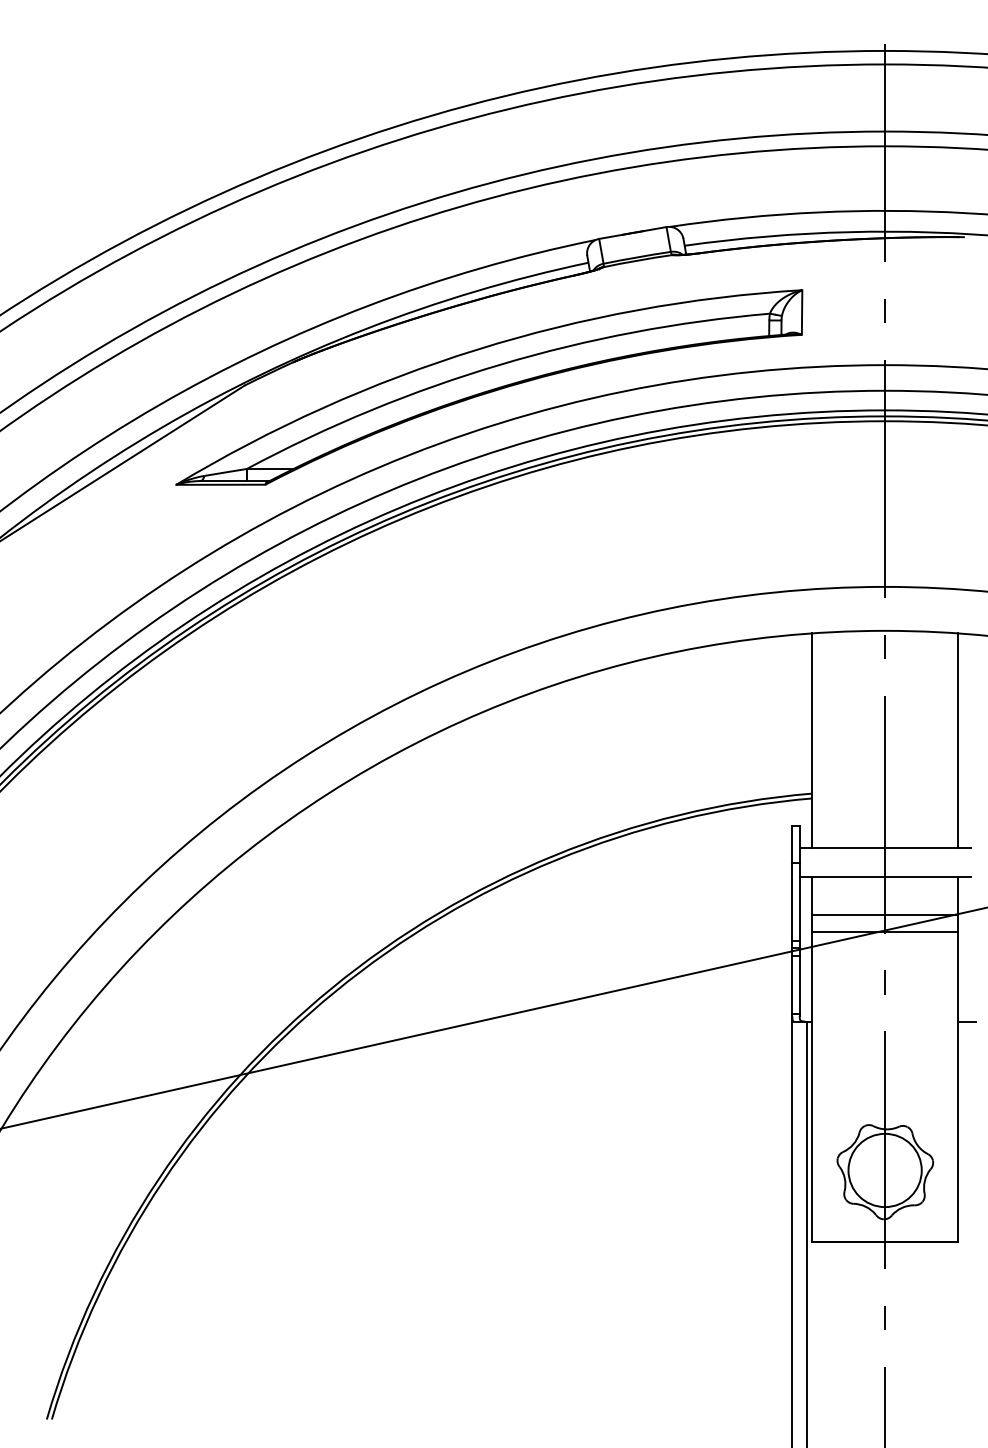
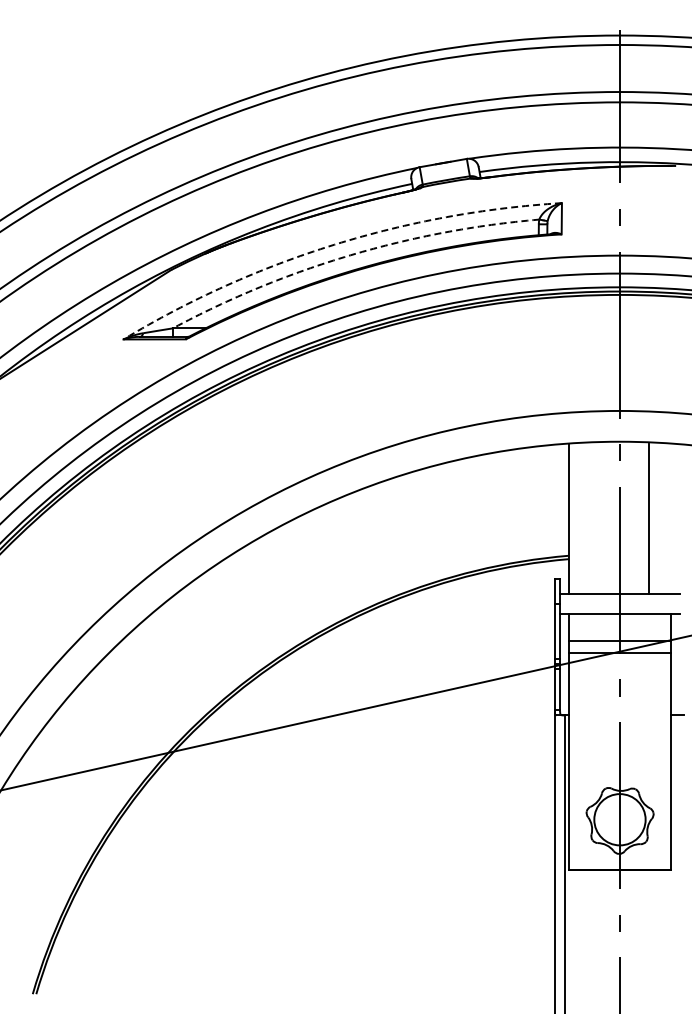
arc: (477, 349) -> (334, 244), solid -> dashed
arc: (500, 364) -> (350, 255), solid -> dashed
line: (958, 740) -> (649, 518), moved

